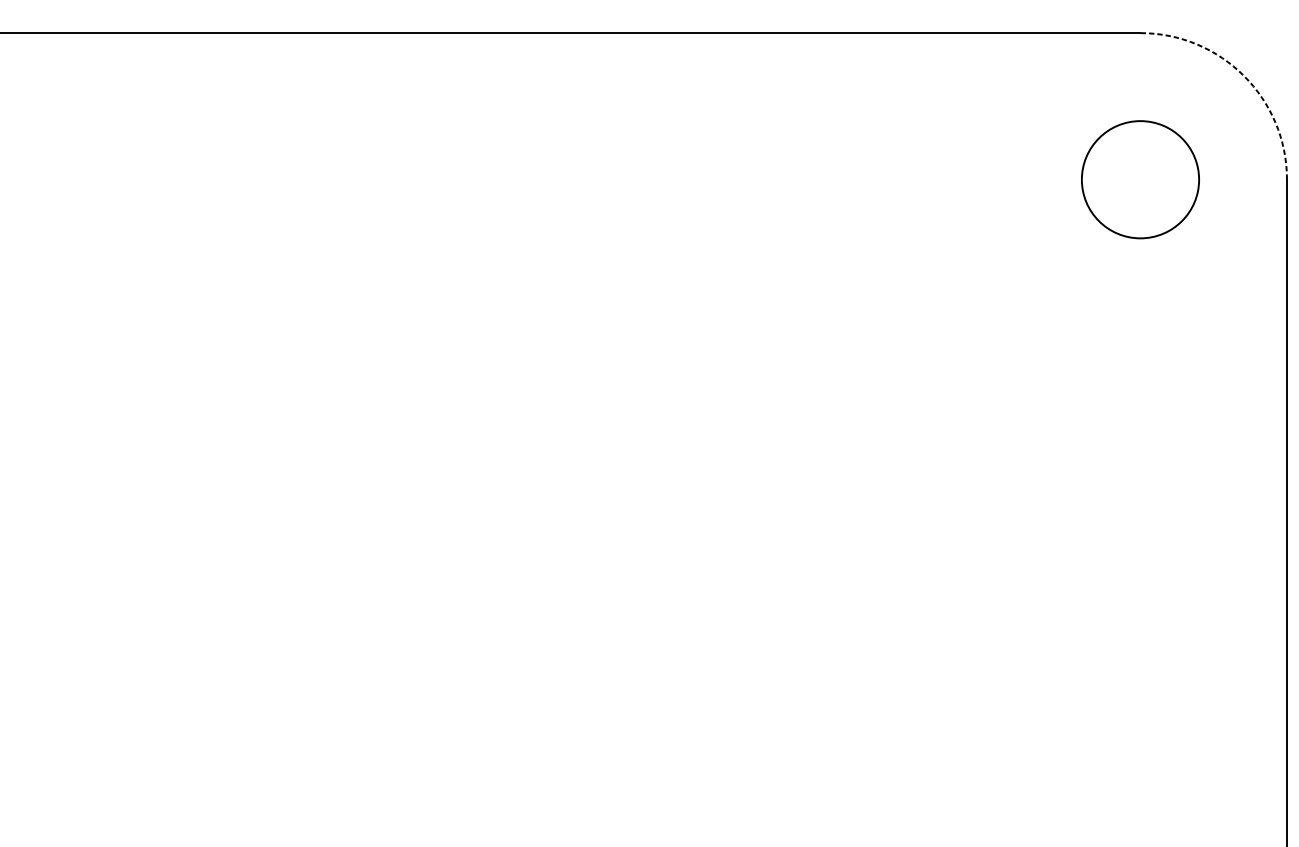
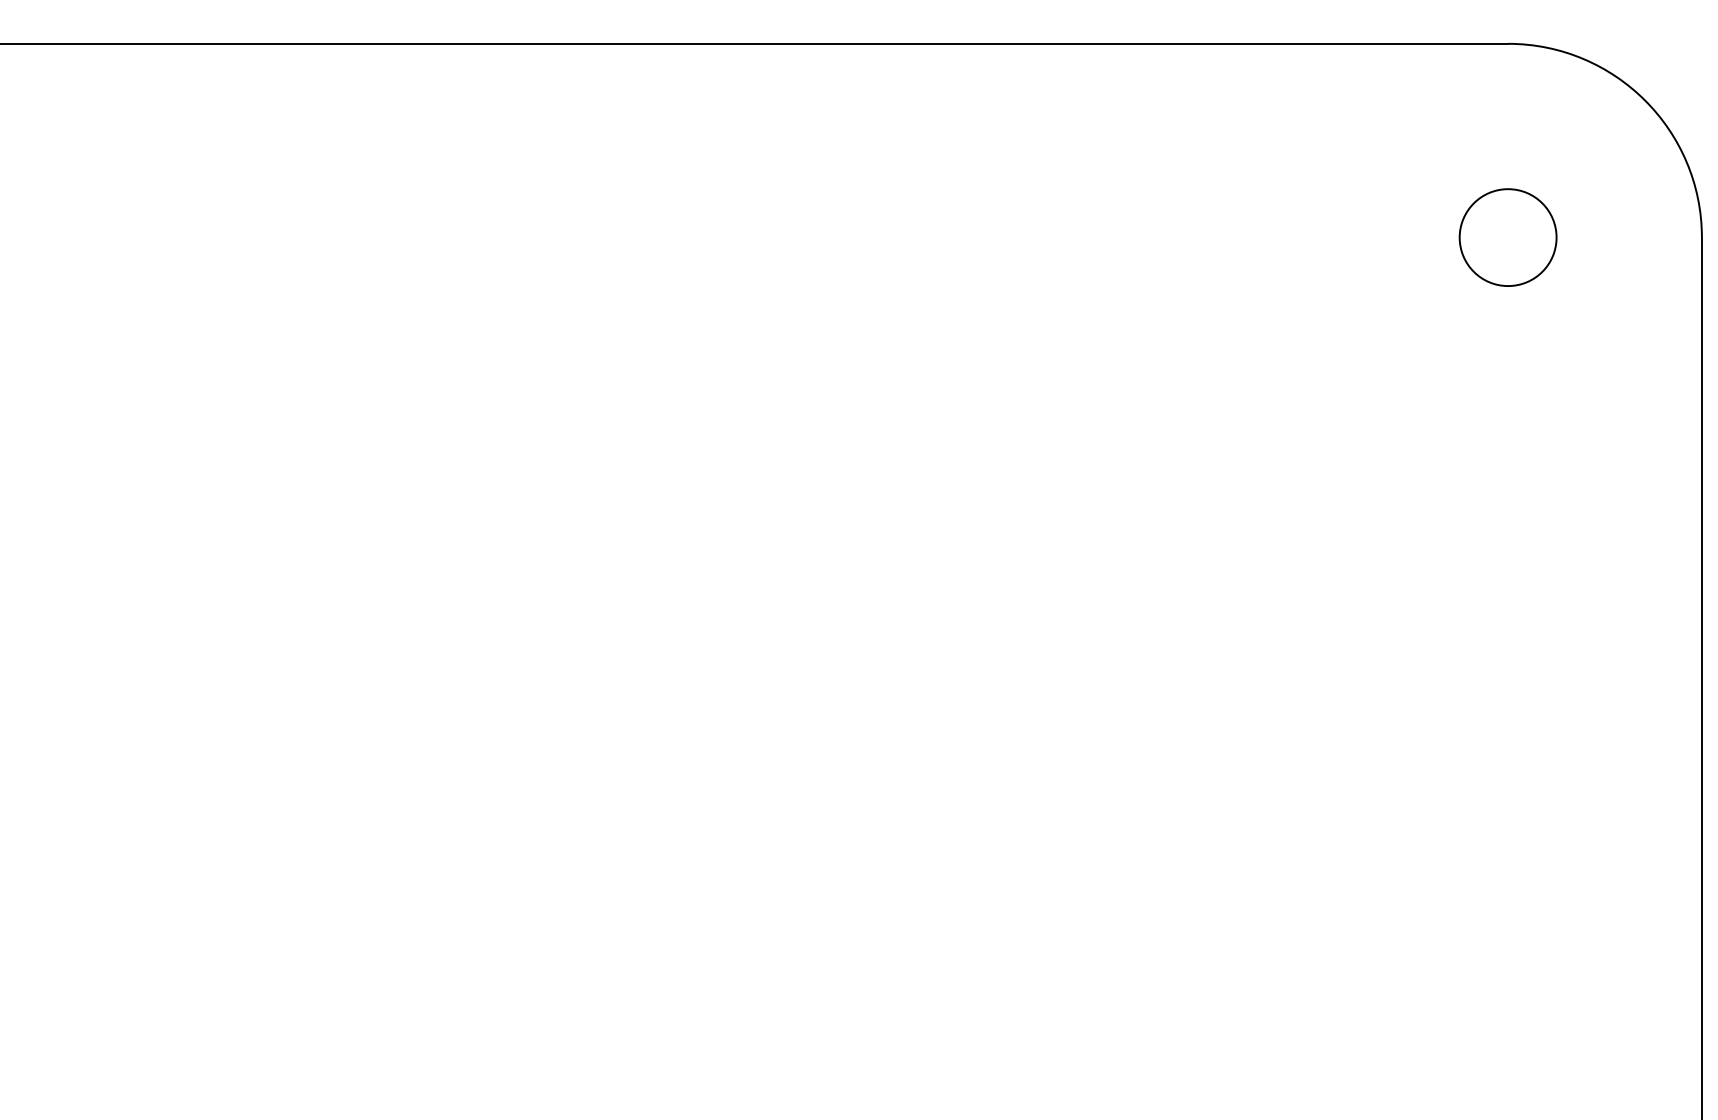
arc: (1244, 75) -> (1645, 100), dashed -> solid
circle: (1139, 179) -> (1507, 237), size x0.62

